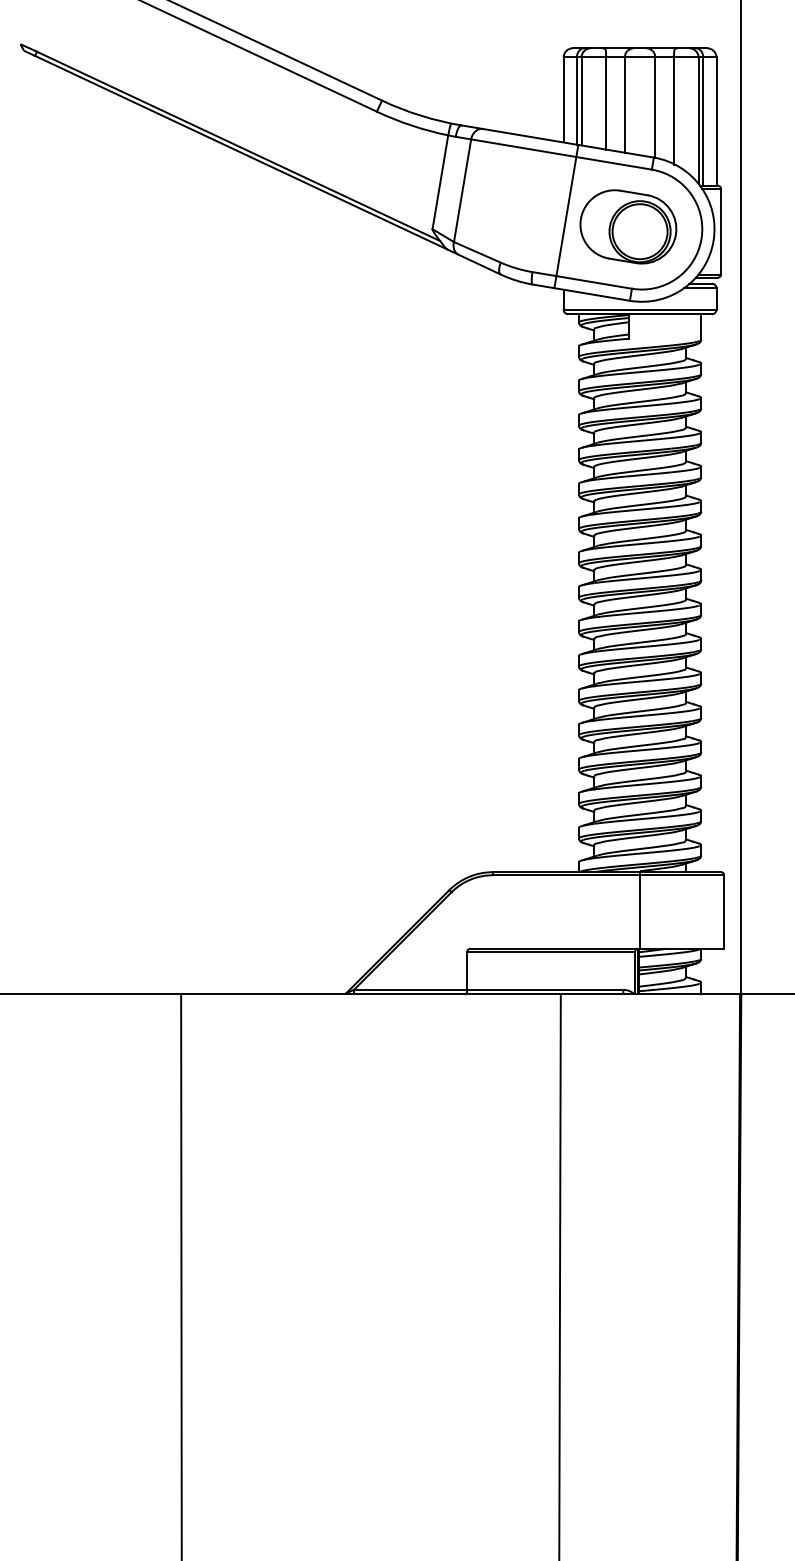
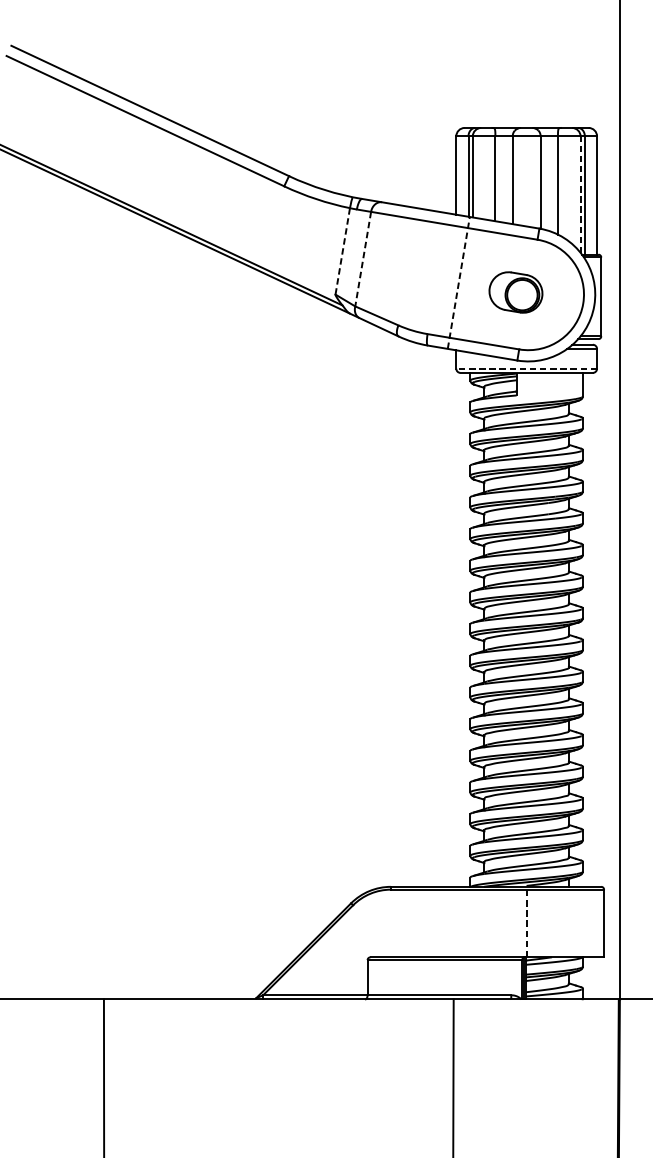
line: (698, 120) -> (580, 194), solid -> dashed
line: (440, 182) -> (342, 251), solid -> dashed
line: (462, 191) -> (363, 259), solid -> dashed
line: (566, 216) -> (458, 282), solid -> dashed
part: (628, 226) -> (516, 292), size x0.6
line: (639, 309) -> (526, 368), solid -> dashed
line: (640, 909) -> (527, 921), solid -> dashed

